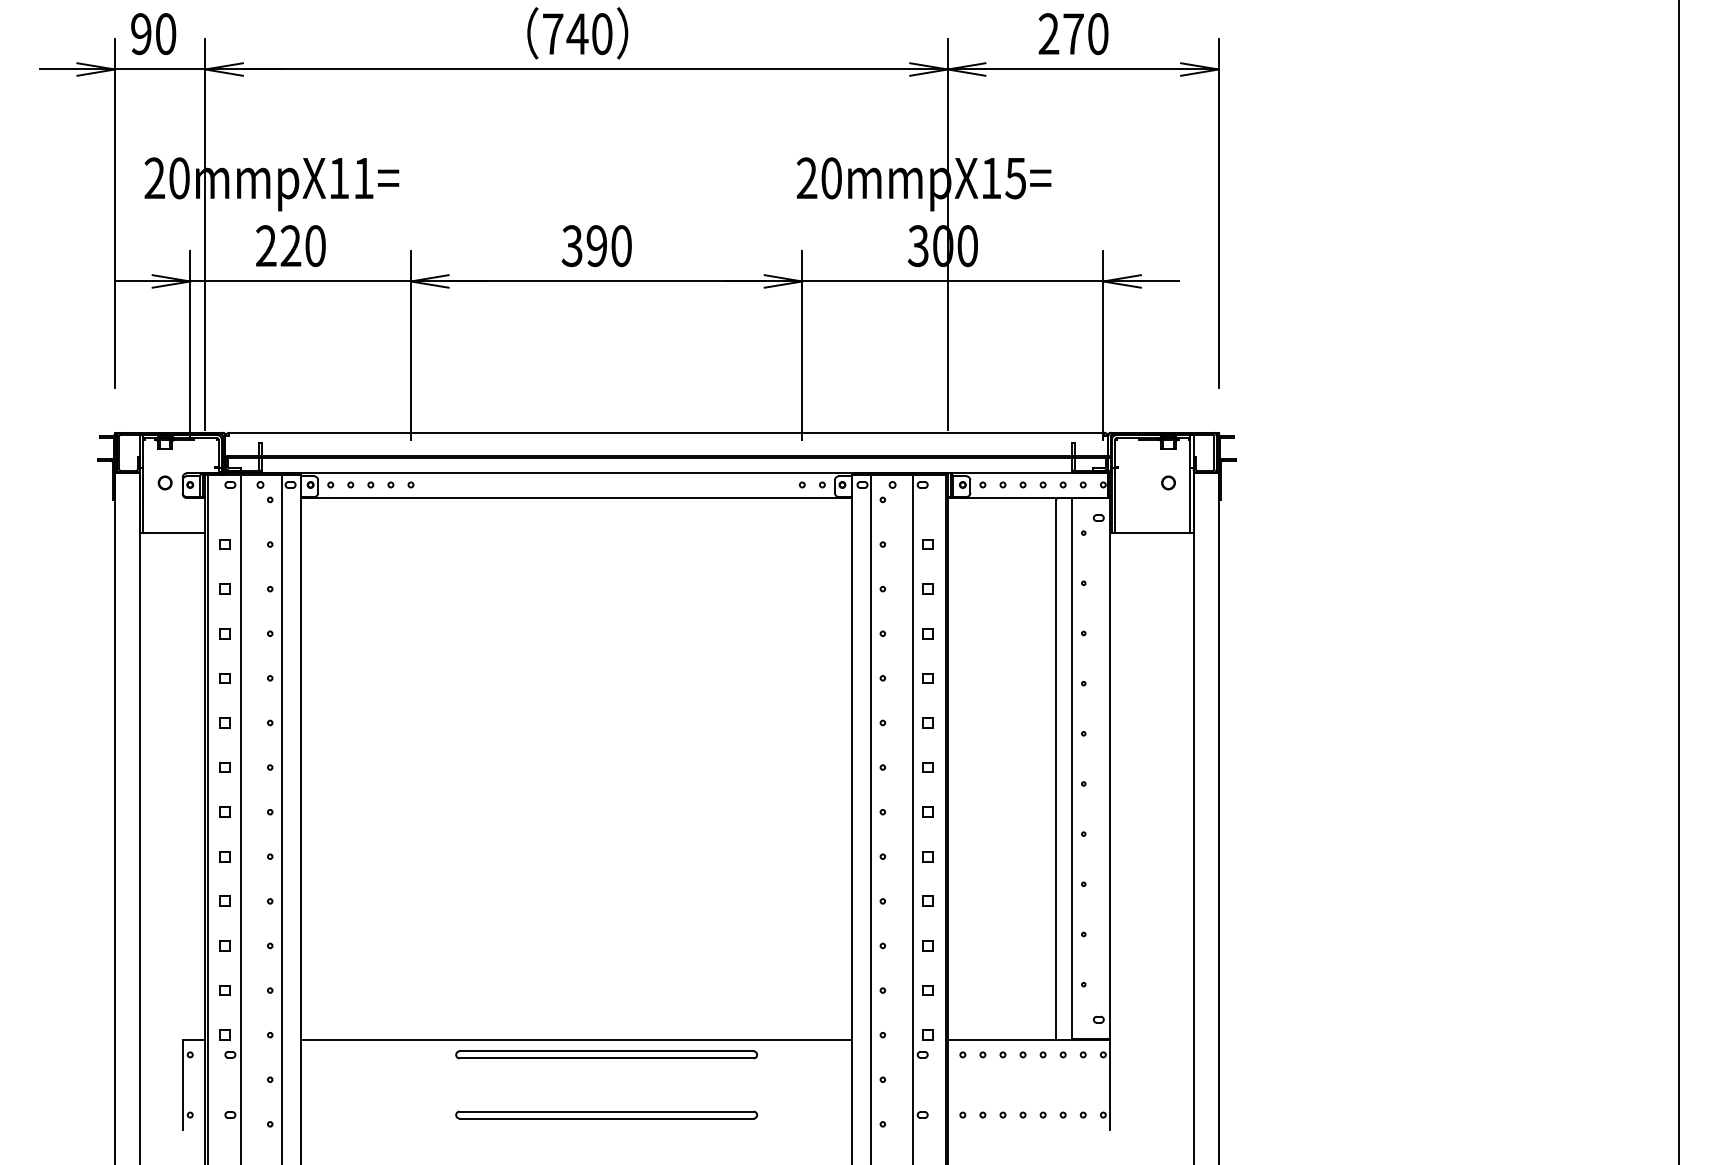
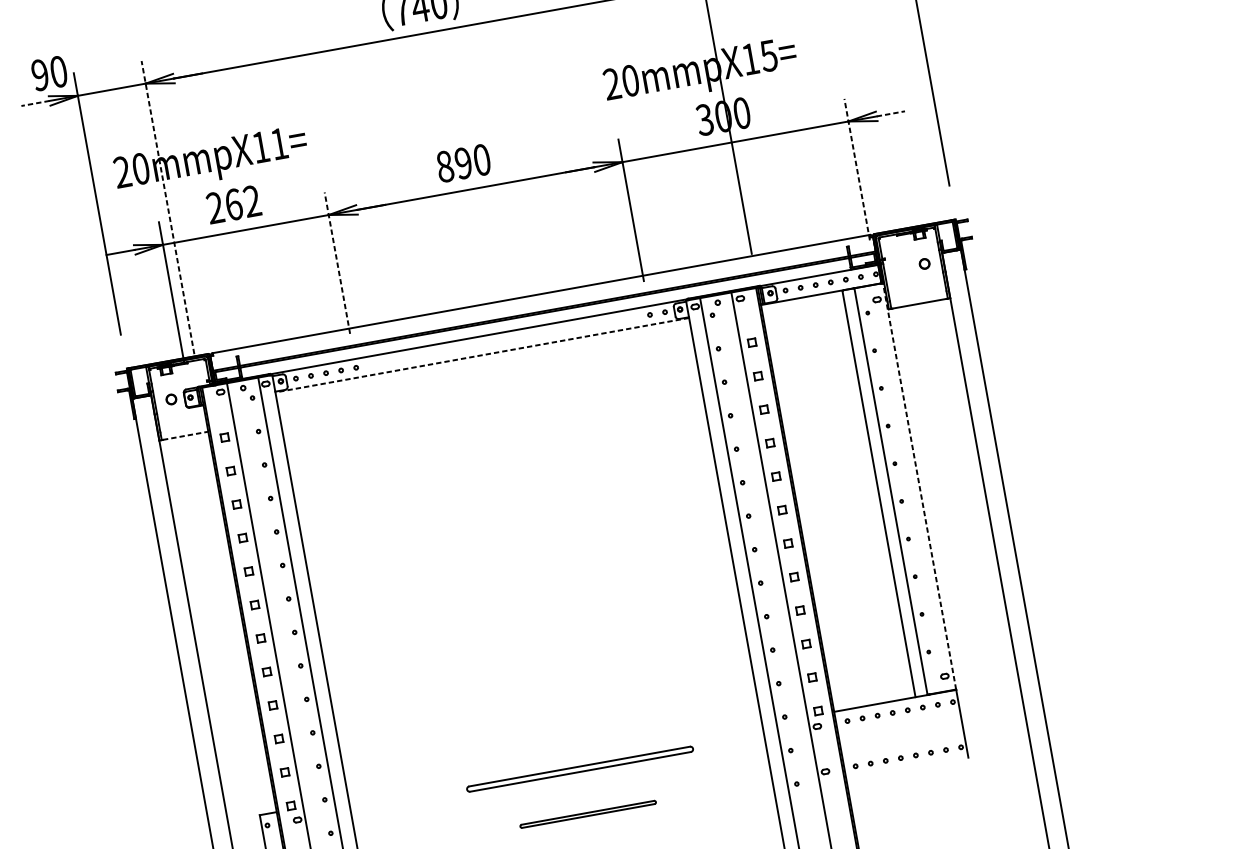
text: (153, 34) -> (49, 73), moved
line: (58, 69) -> (35, 103), solid -> dashed
line: (205, 234) -> (168, 207), solid -> dashed
text: (571, 245) -> (444, 166), 390 -> 890
text: (302, 246) -> (242, 203), 220 -> 262
line: (1159, 281) -> (890, 113), solid -> dashed
line: (411, 345) -> (337, 263), solid -> dashed
line: (1103, 345) -> (857, 169), solid -> dashed
line: (576, 498) -> (482, 355), solid -> dashed
line: (175, 533) -> (185, 436), solid -> dashed
line: (1110, 768) -> (919, 486), solid -> dashed
line: (576, 1039) -> (555, 761), removed
part: (606, 1114) -> (588, 813), size x0.6

